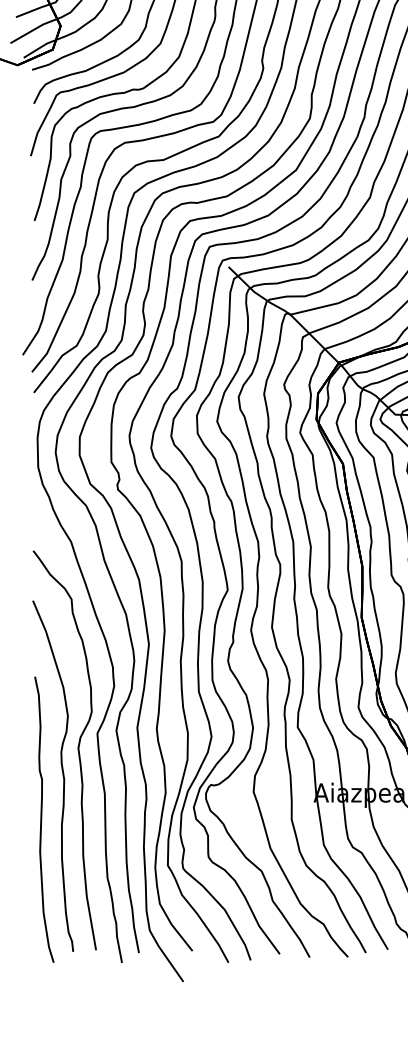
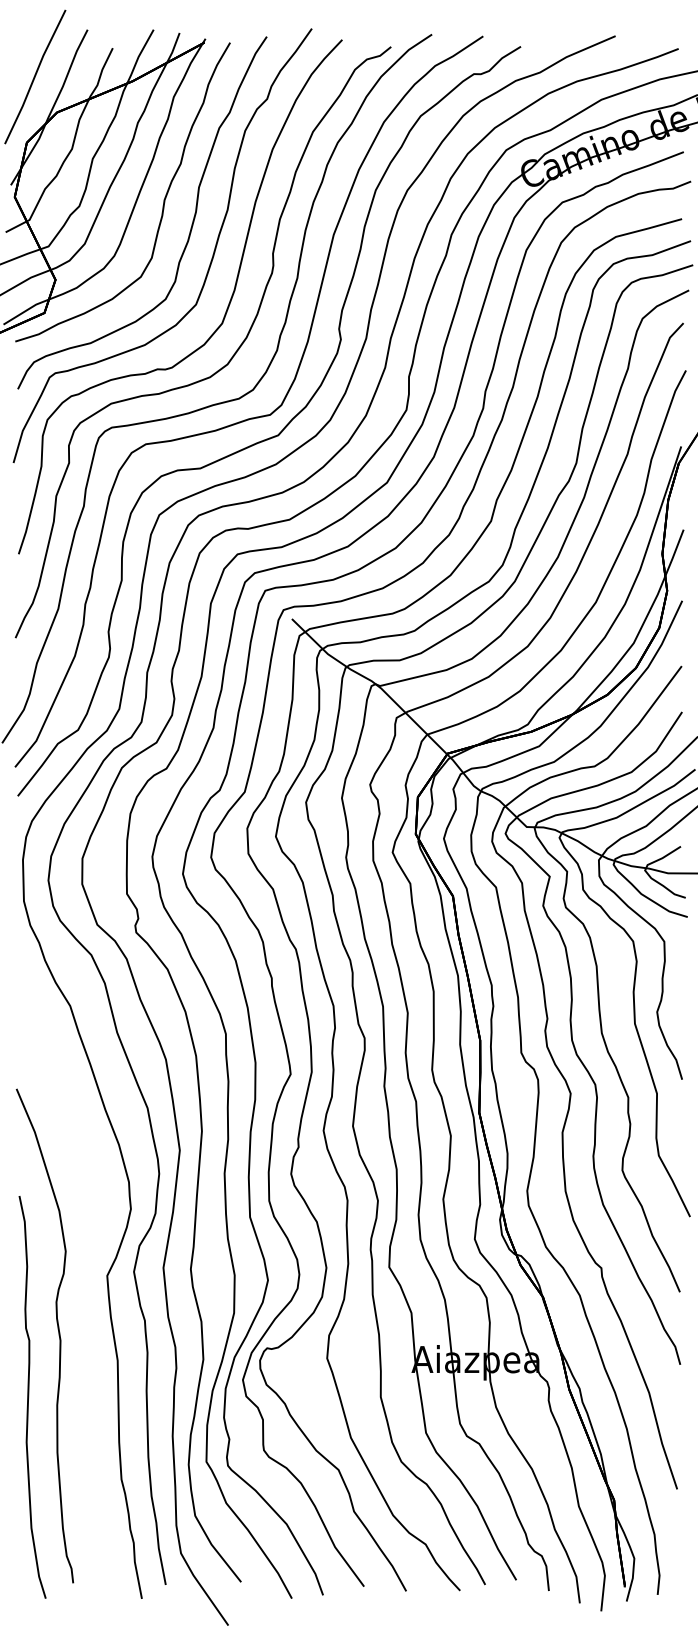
curve: (77, 749) -> (79, 1298), removed

